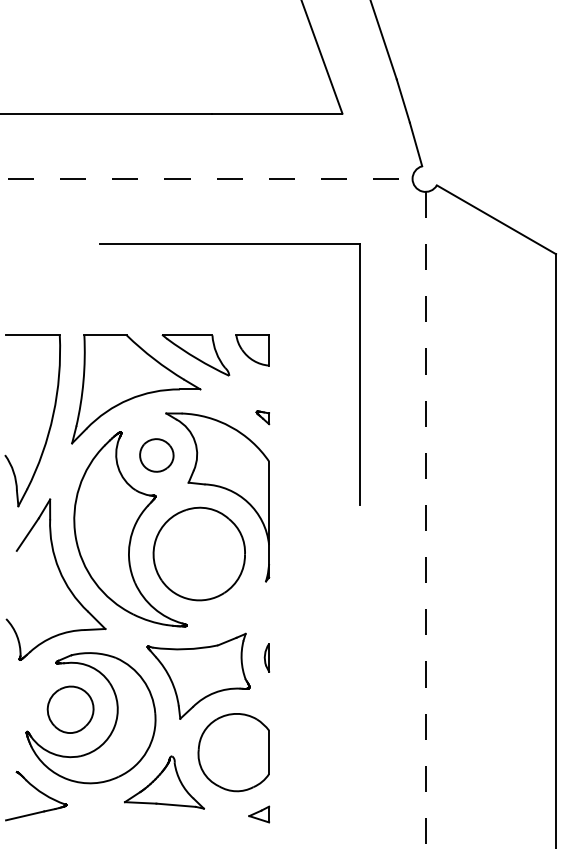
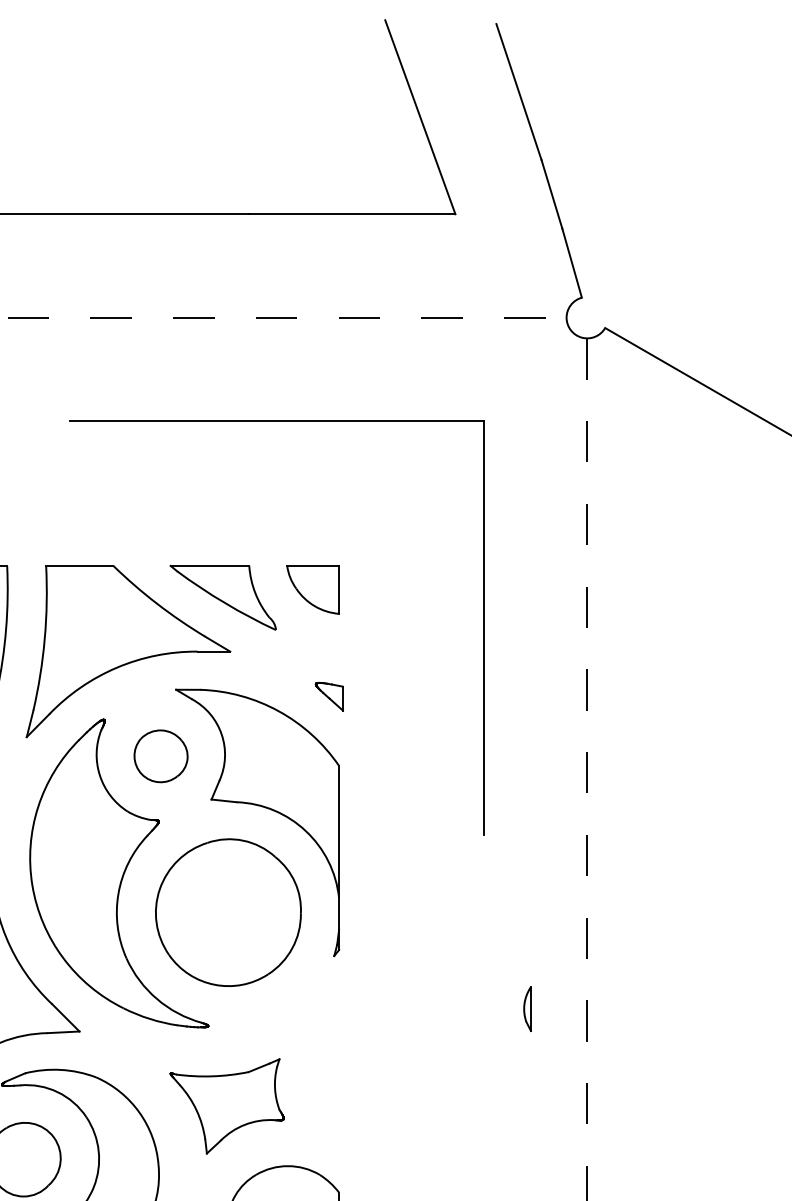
part: (262, 417) -> (328, 696), size x1.4
part: (266, 657) -> (526, 1008), moved
part: (198, 675) -> (227, 1105), size x0.7

